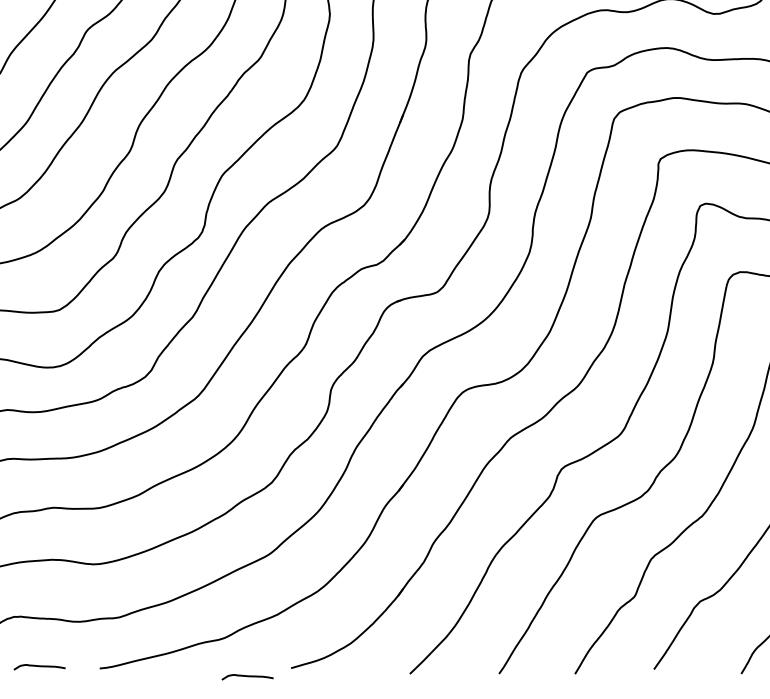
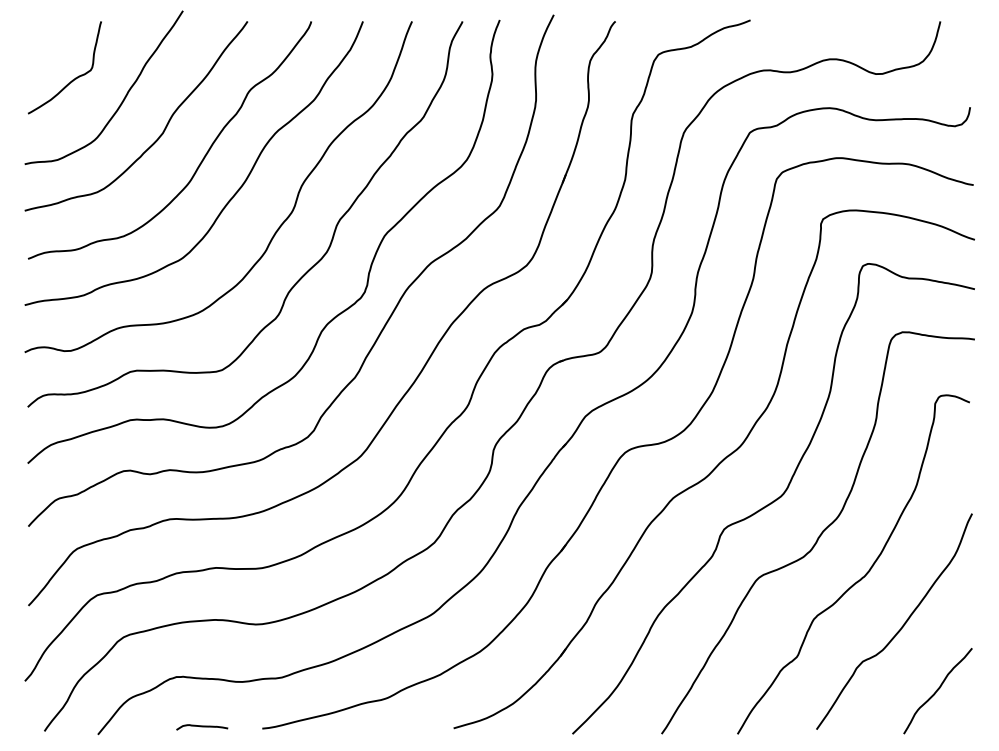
curve: (247, 677) -> (410, 737), removed

